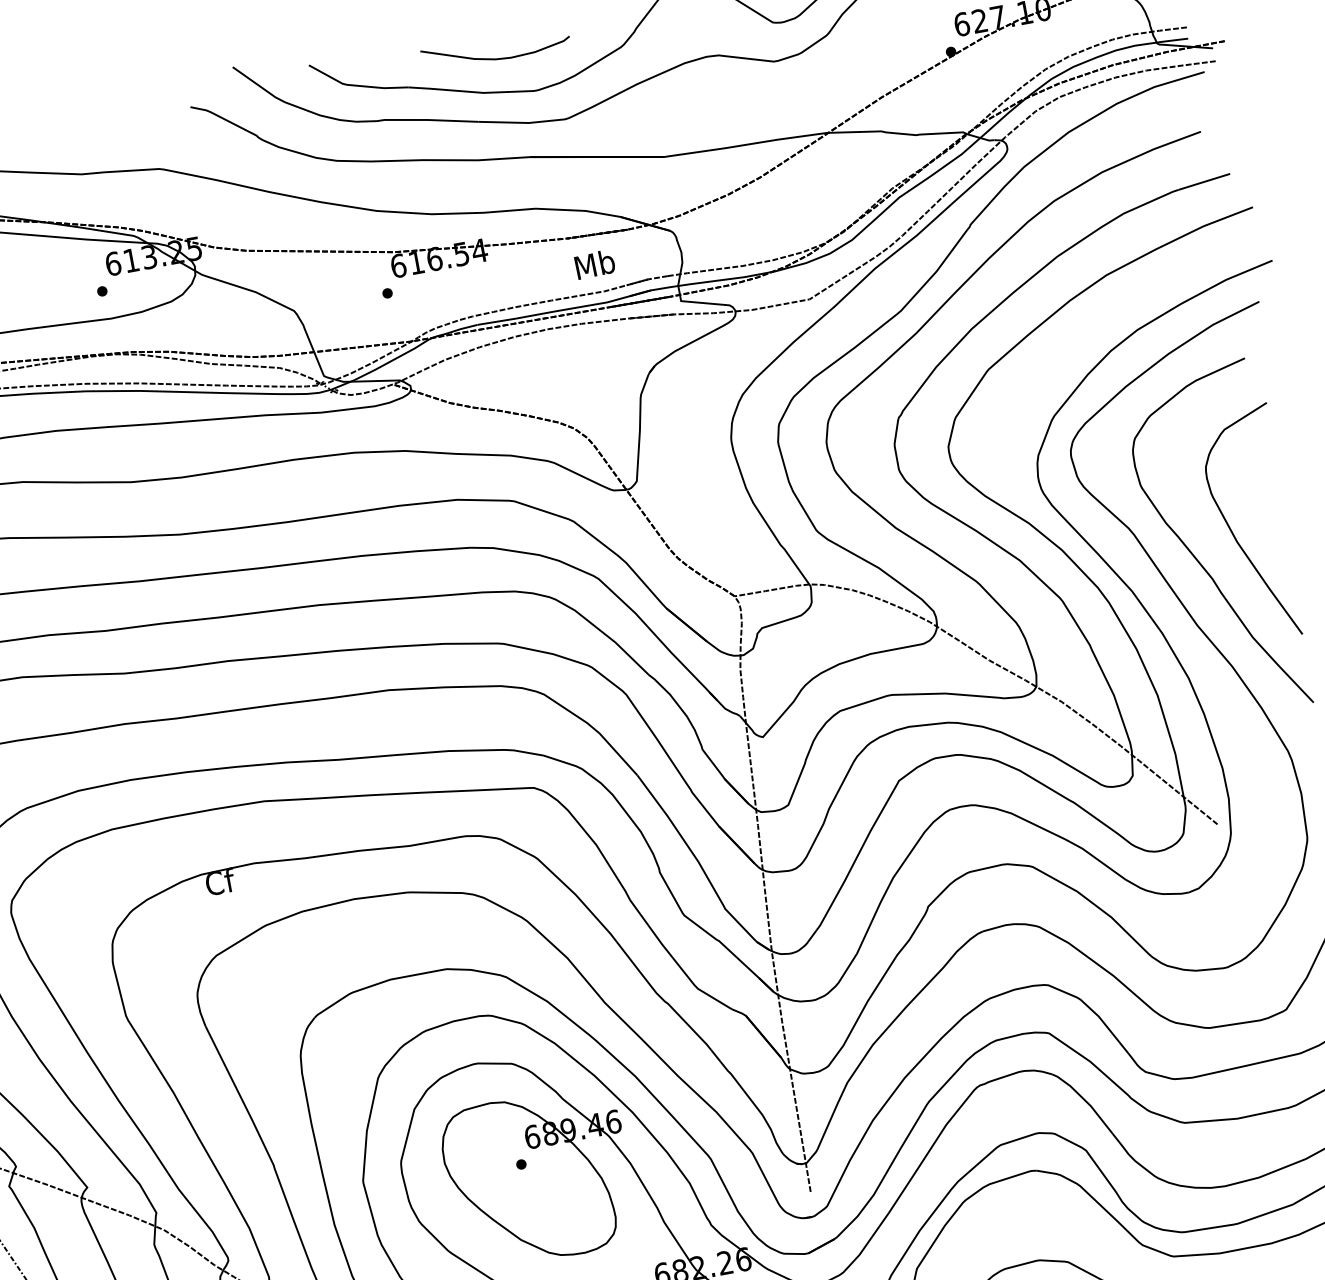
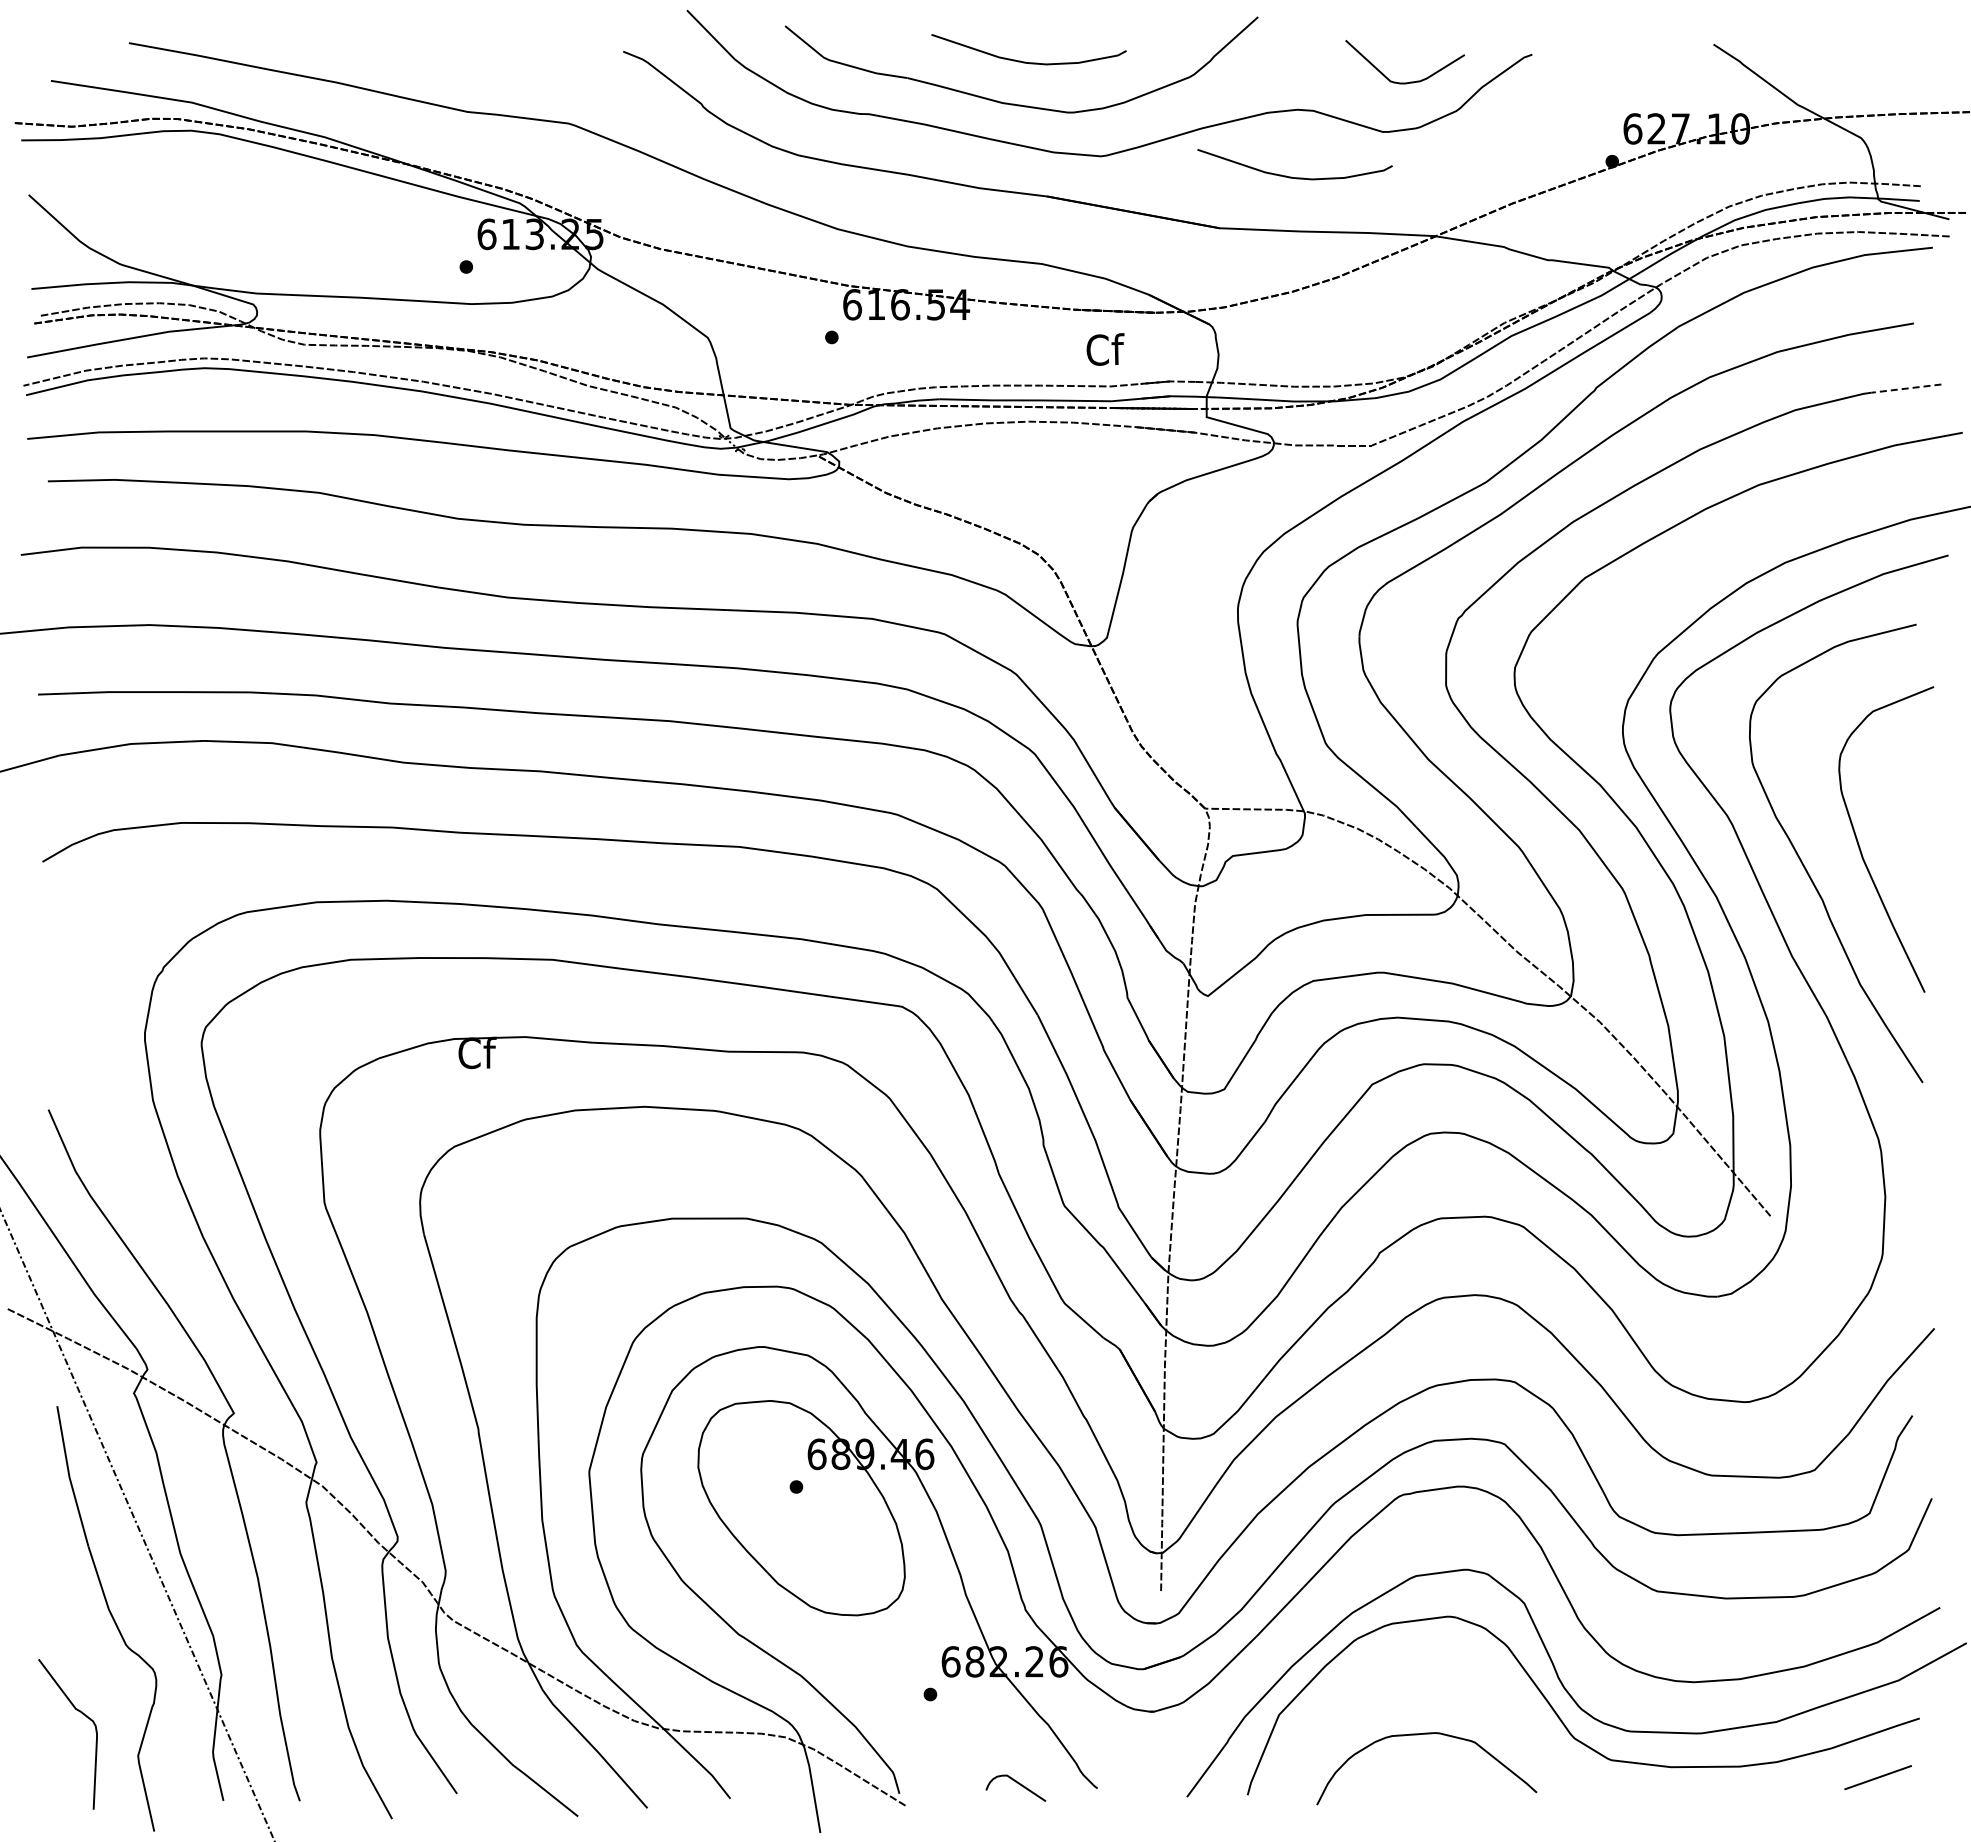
curve: (711, 107) -> (1291, 176), added
line: (1203, 181) -> (1905, 388), solid -> dashed
text: (594, 264) -> (1104, 349), Mb -> Cf

